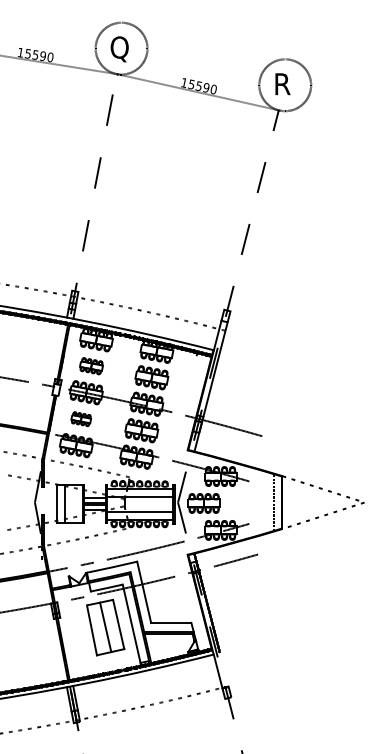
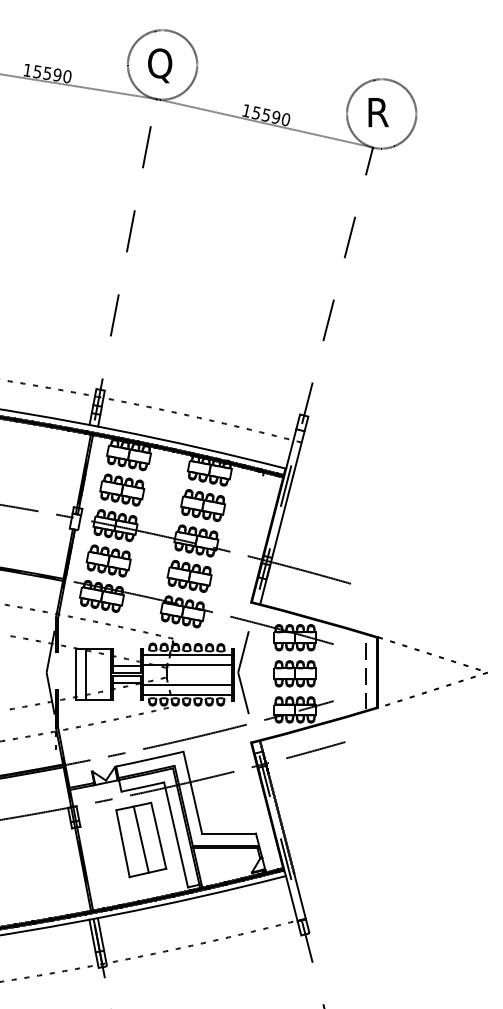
part: (91, 365) -> (122, 489), size x1.43
part: (81, 418) -> (108, 560), size x1.67
part: (203, 503) -> (294, 673), moved
line: (223, 669) -> (299, 896), added

